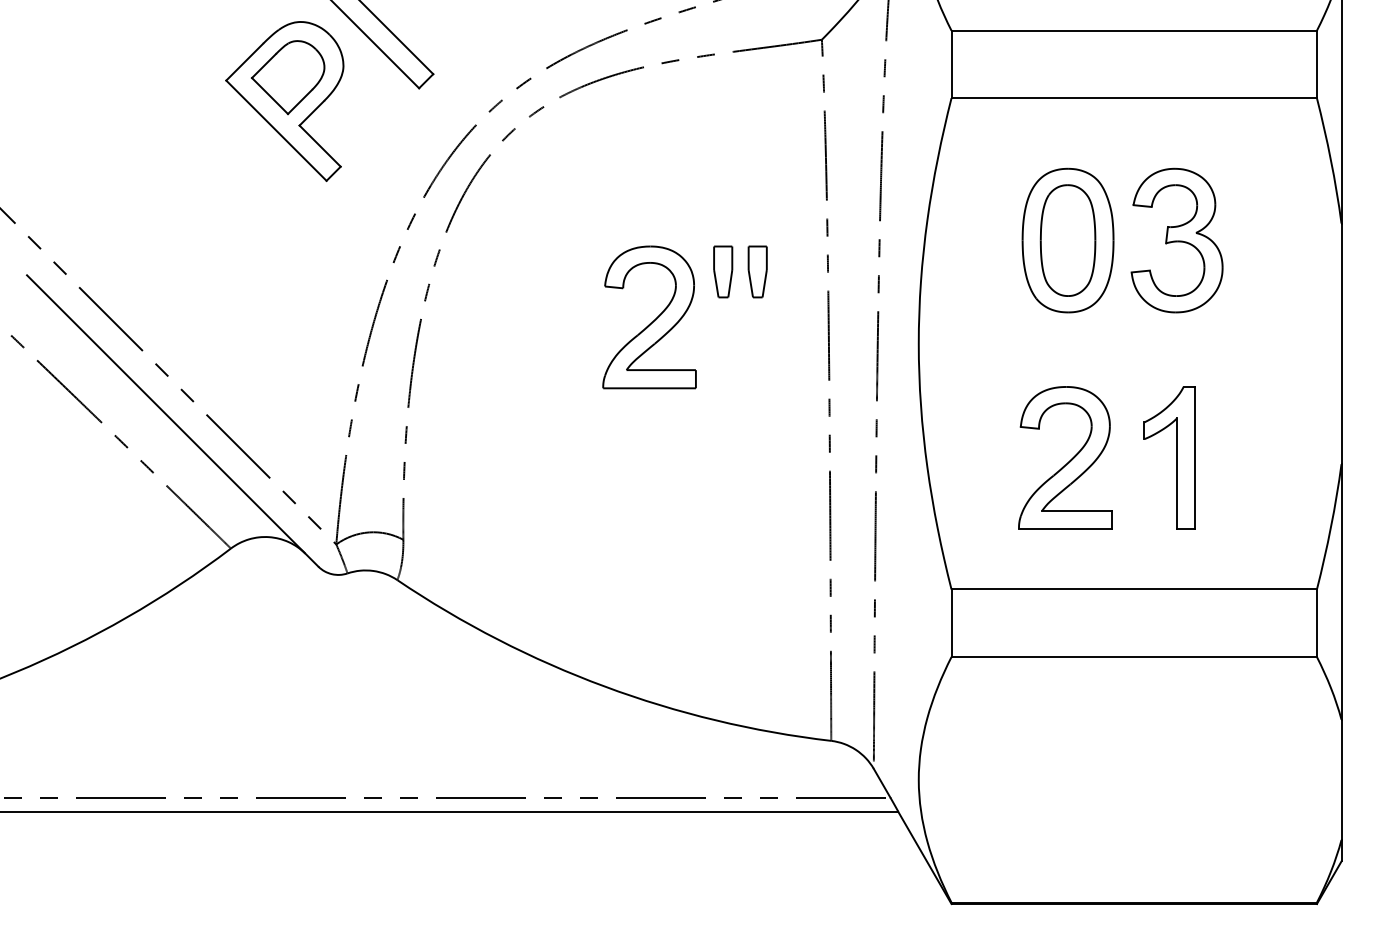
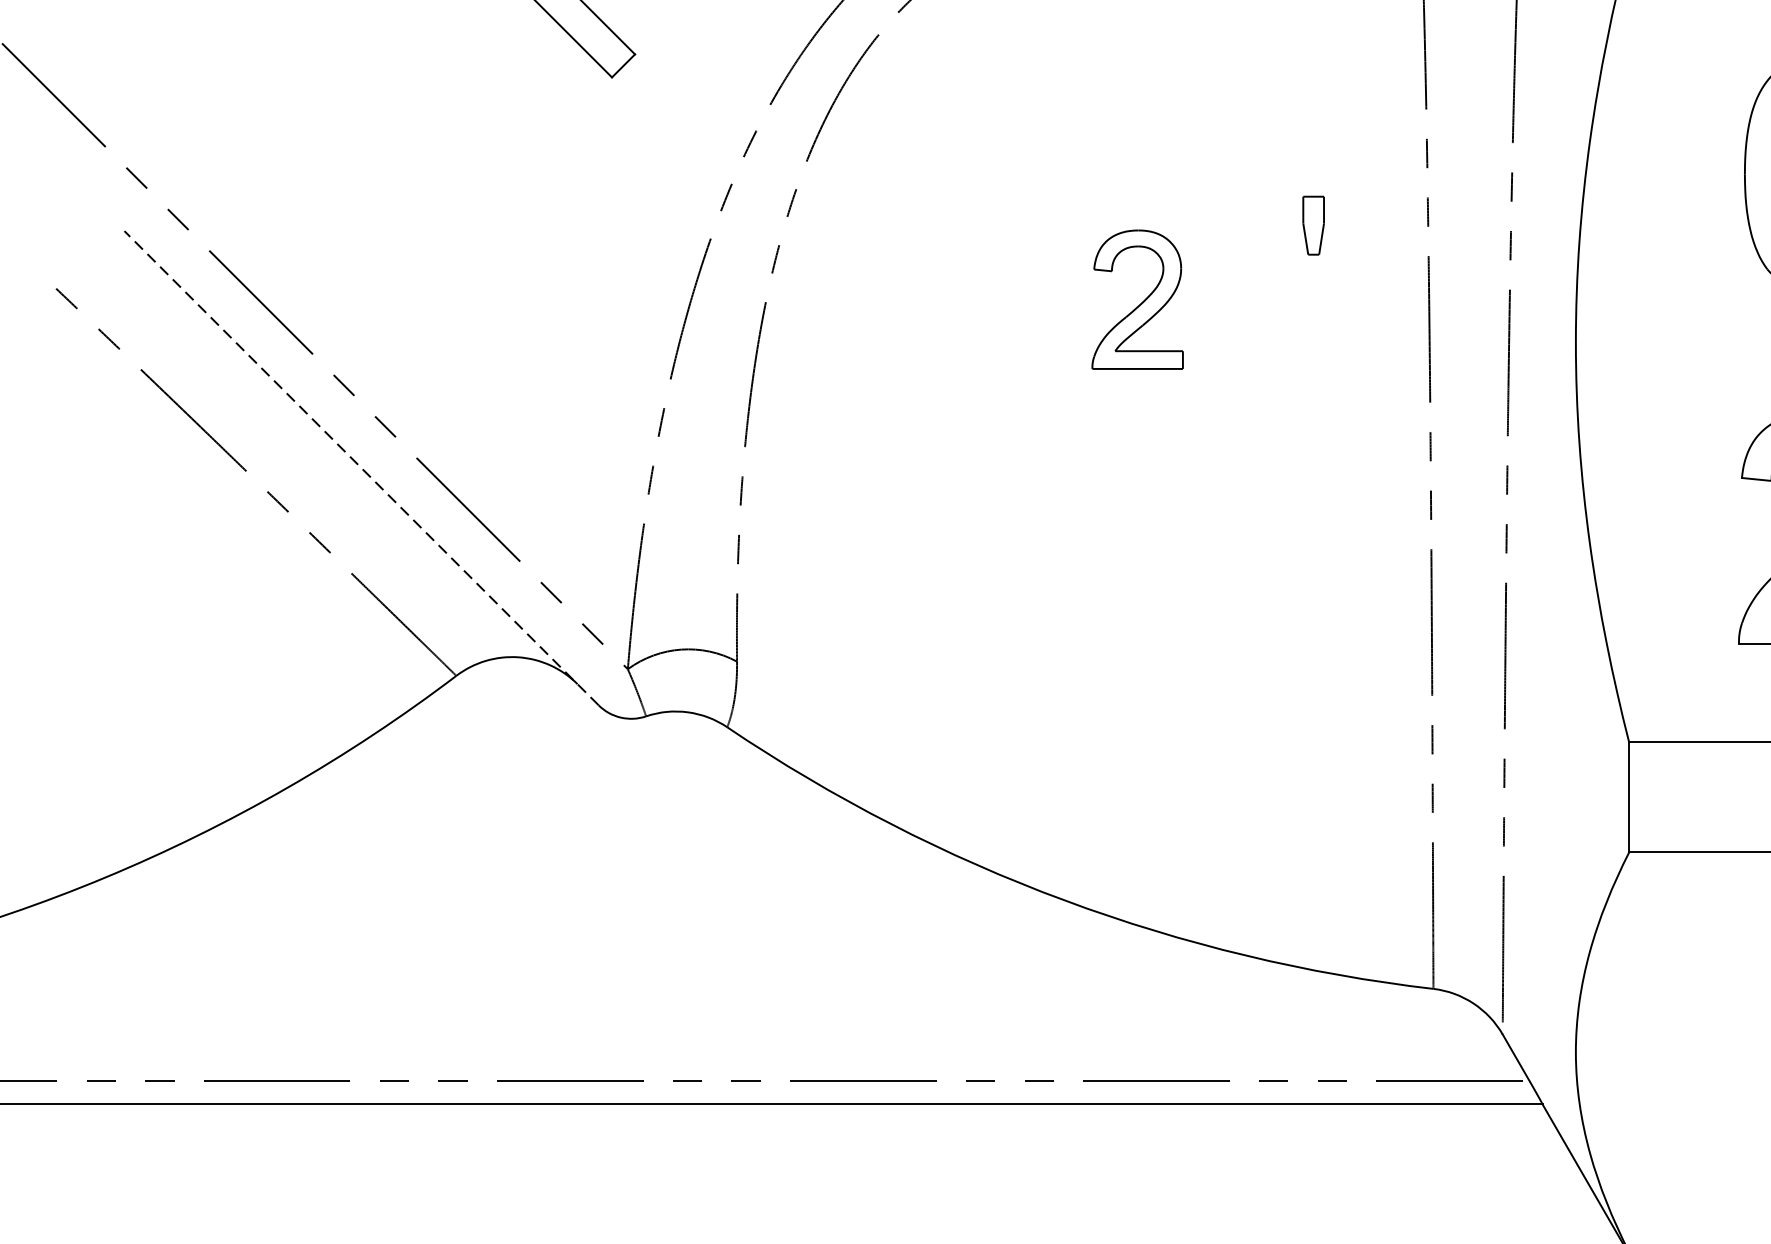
part: (723, 271) -> (1258, 224), removed
part: (757, 271) -> (1313, 224), size x0.7
part: (649, 317) -> (1137, 299), size x0.6
line: (172, 420) -> (361, 467), solid -> dashed

